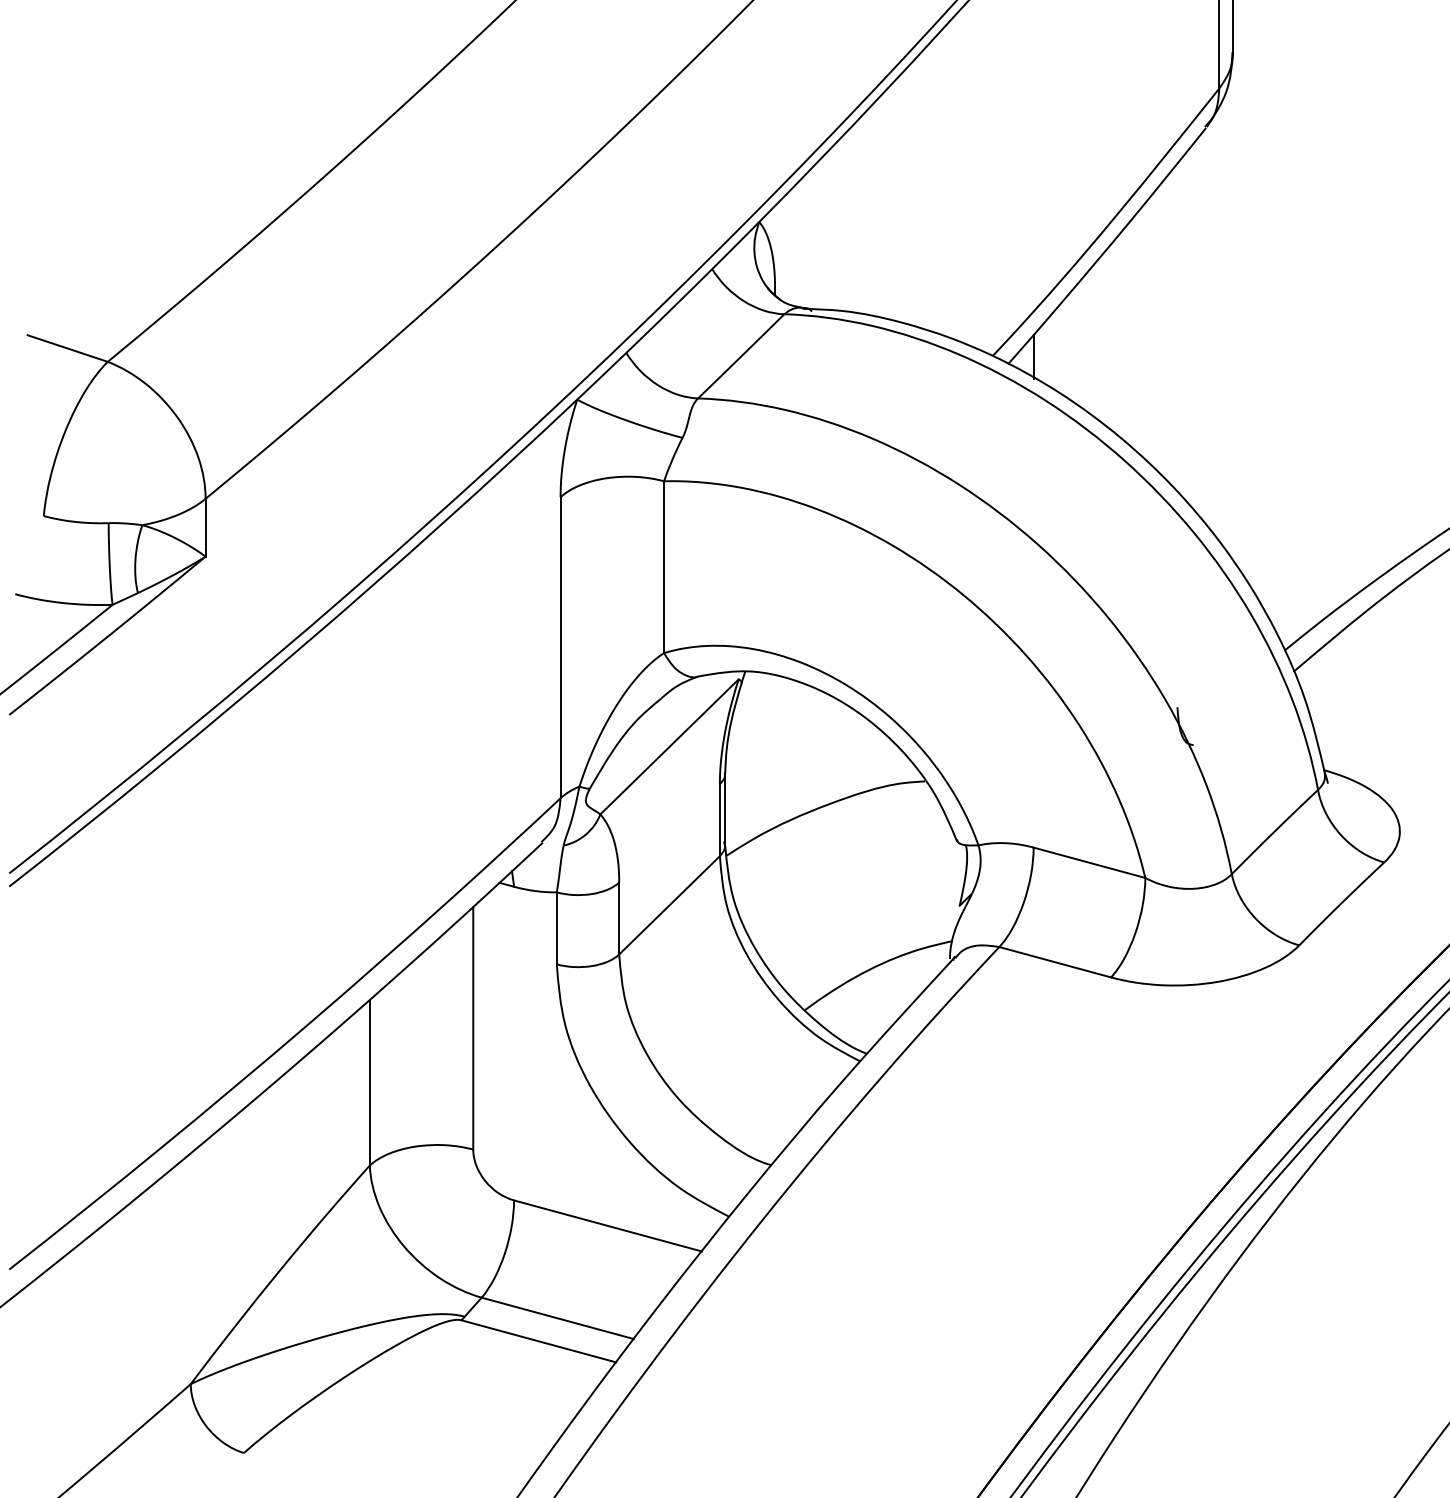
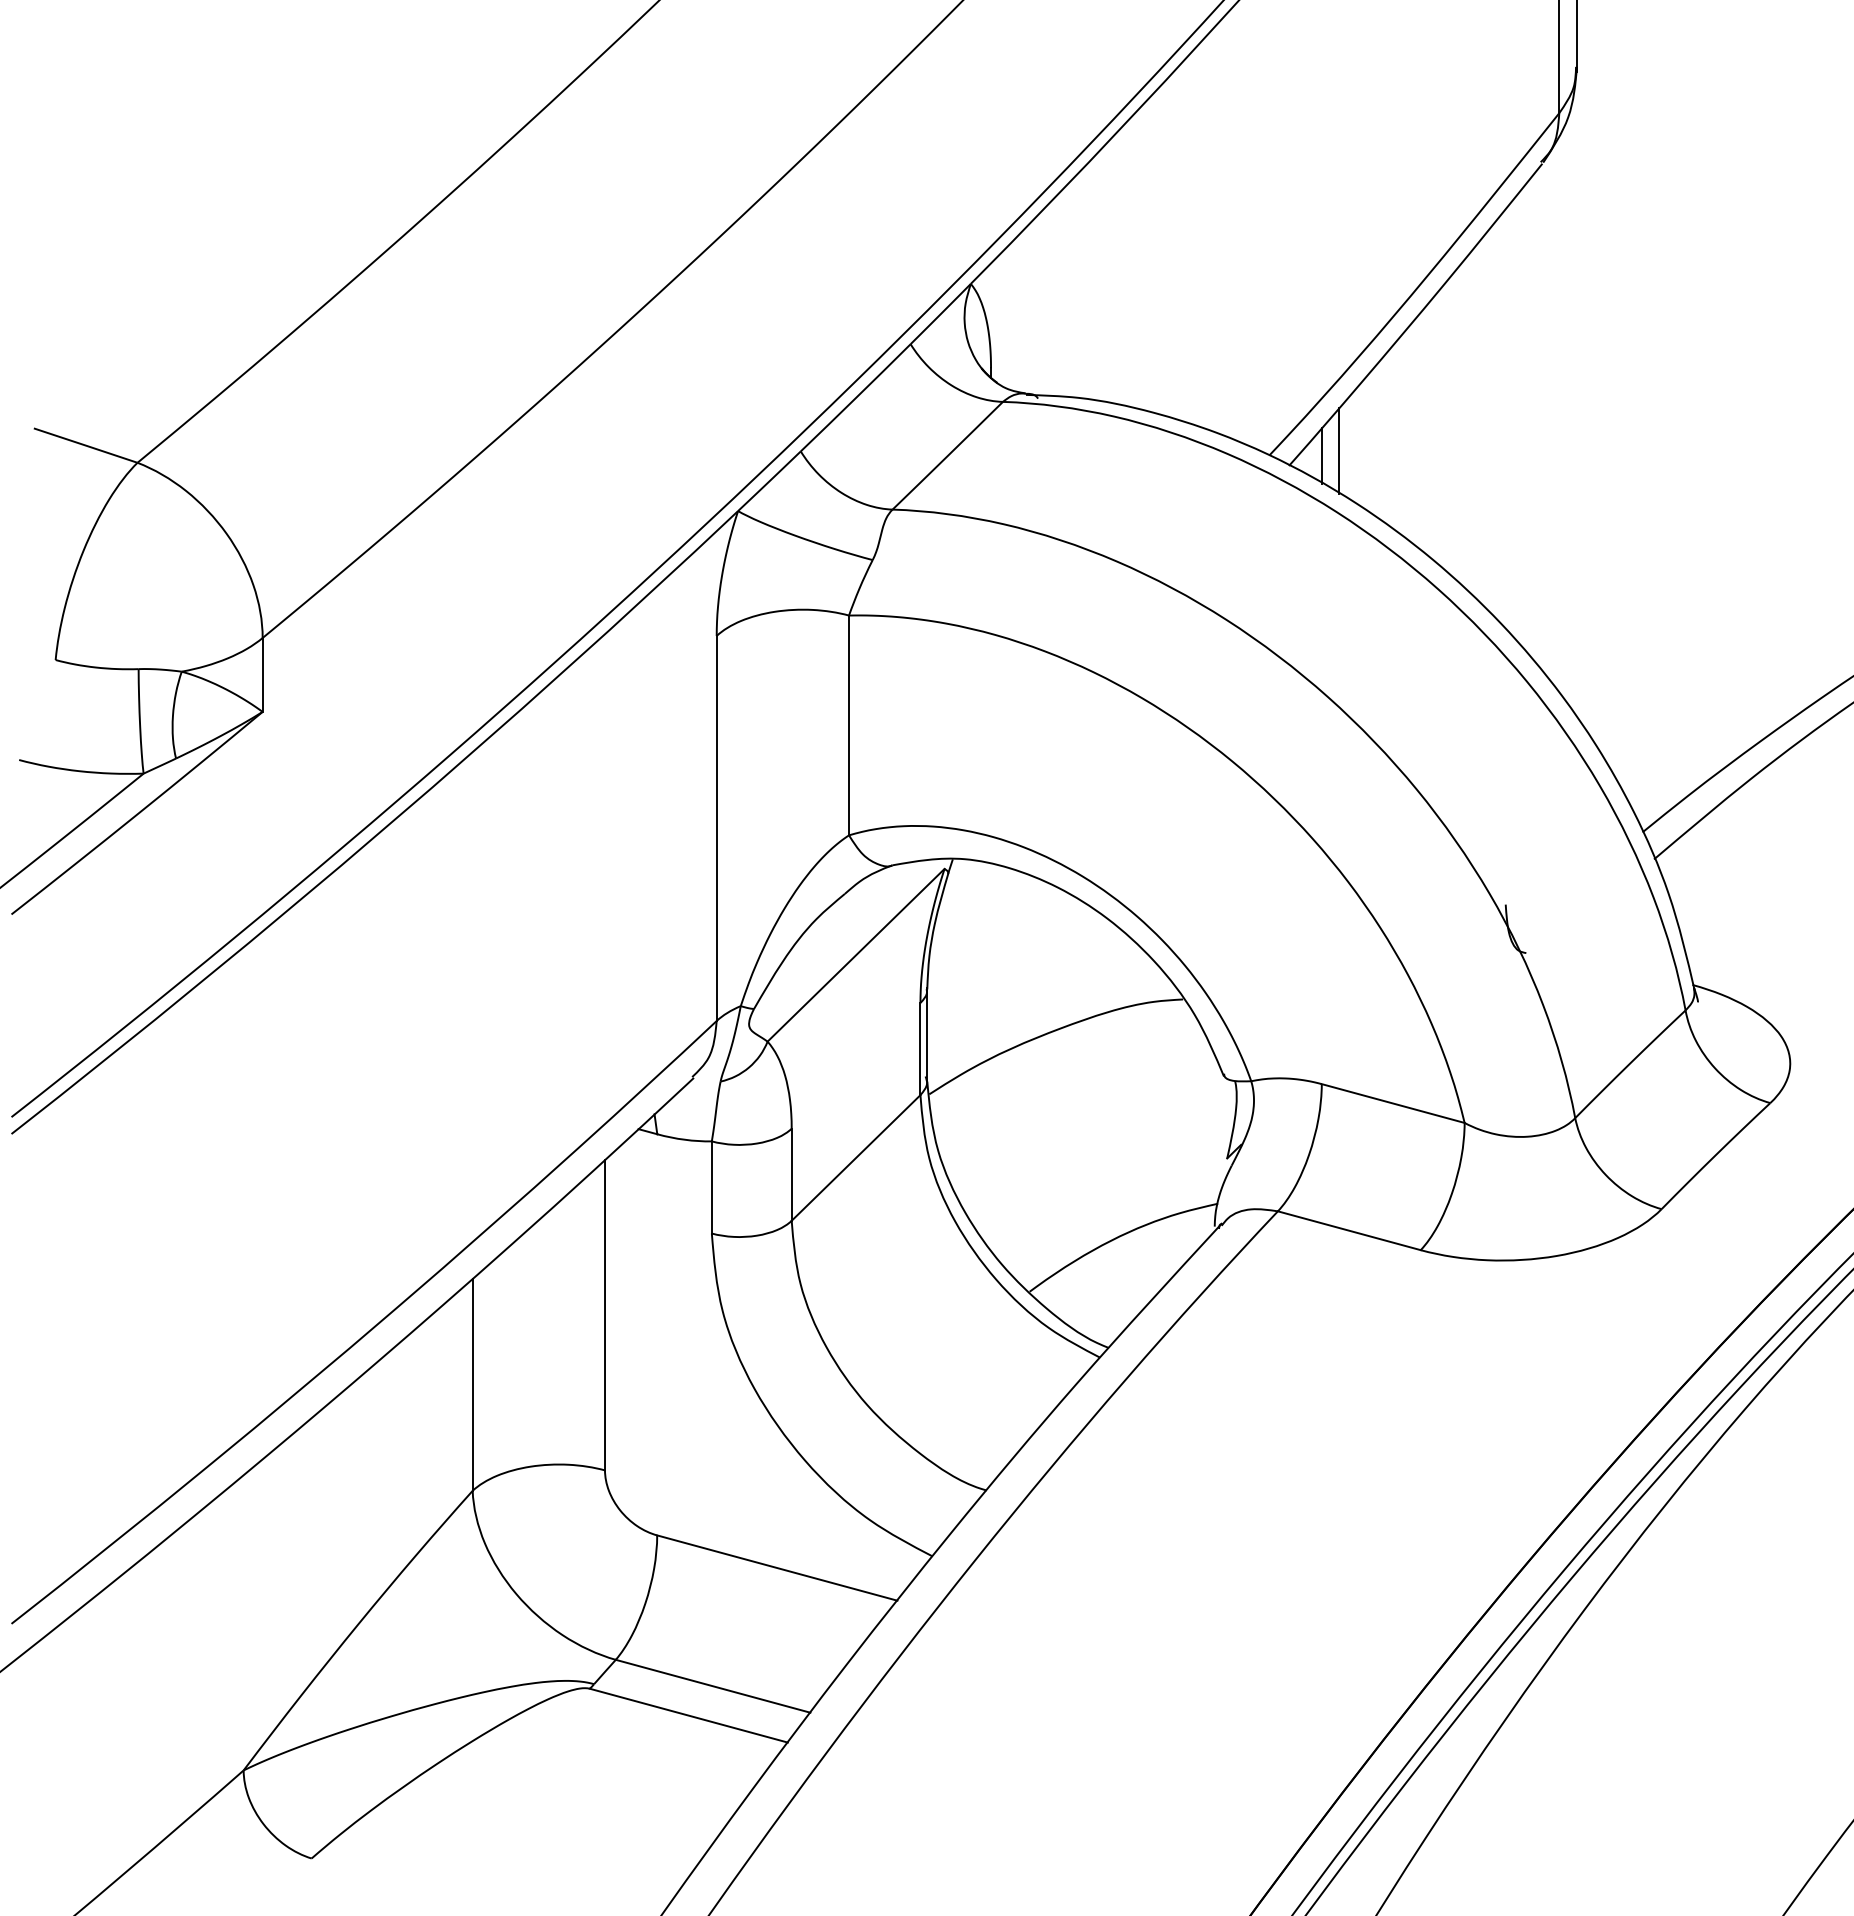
line: (1047, 352) -> (1339, 450), added

